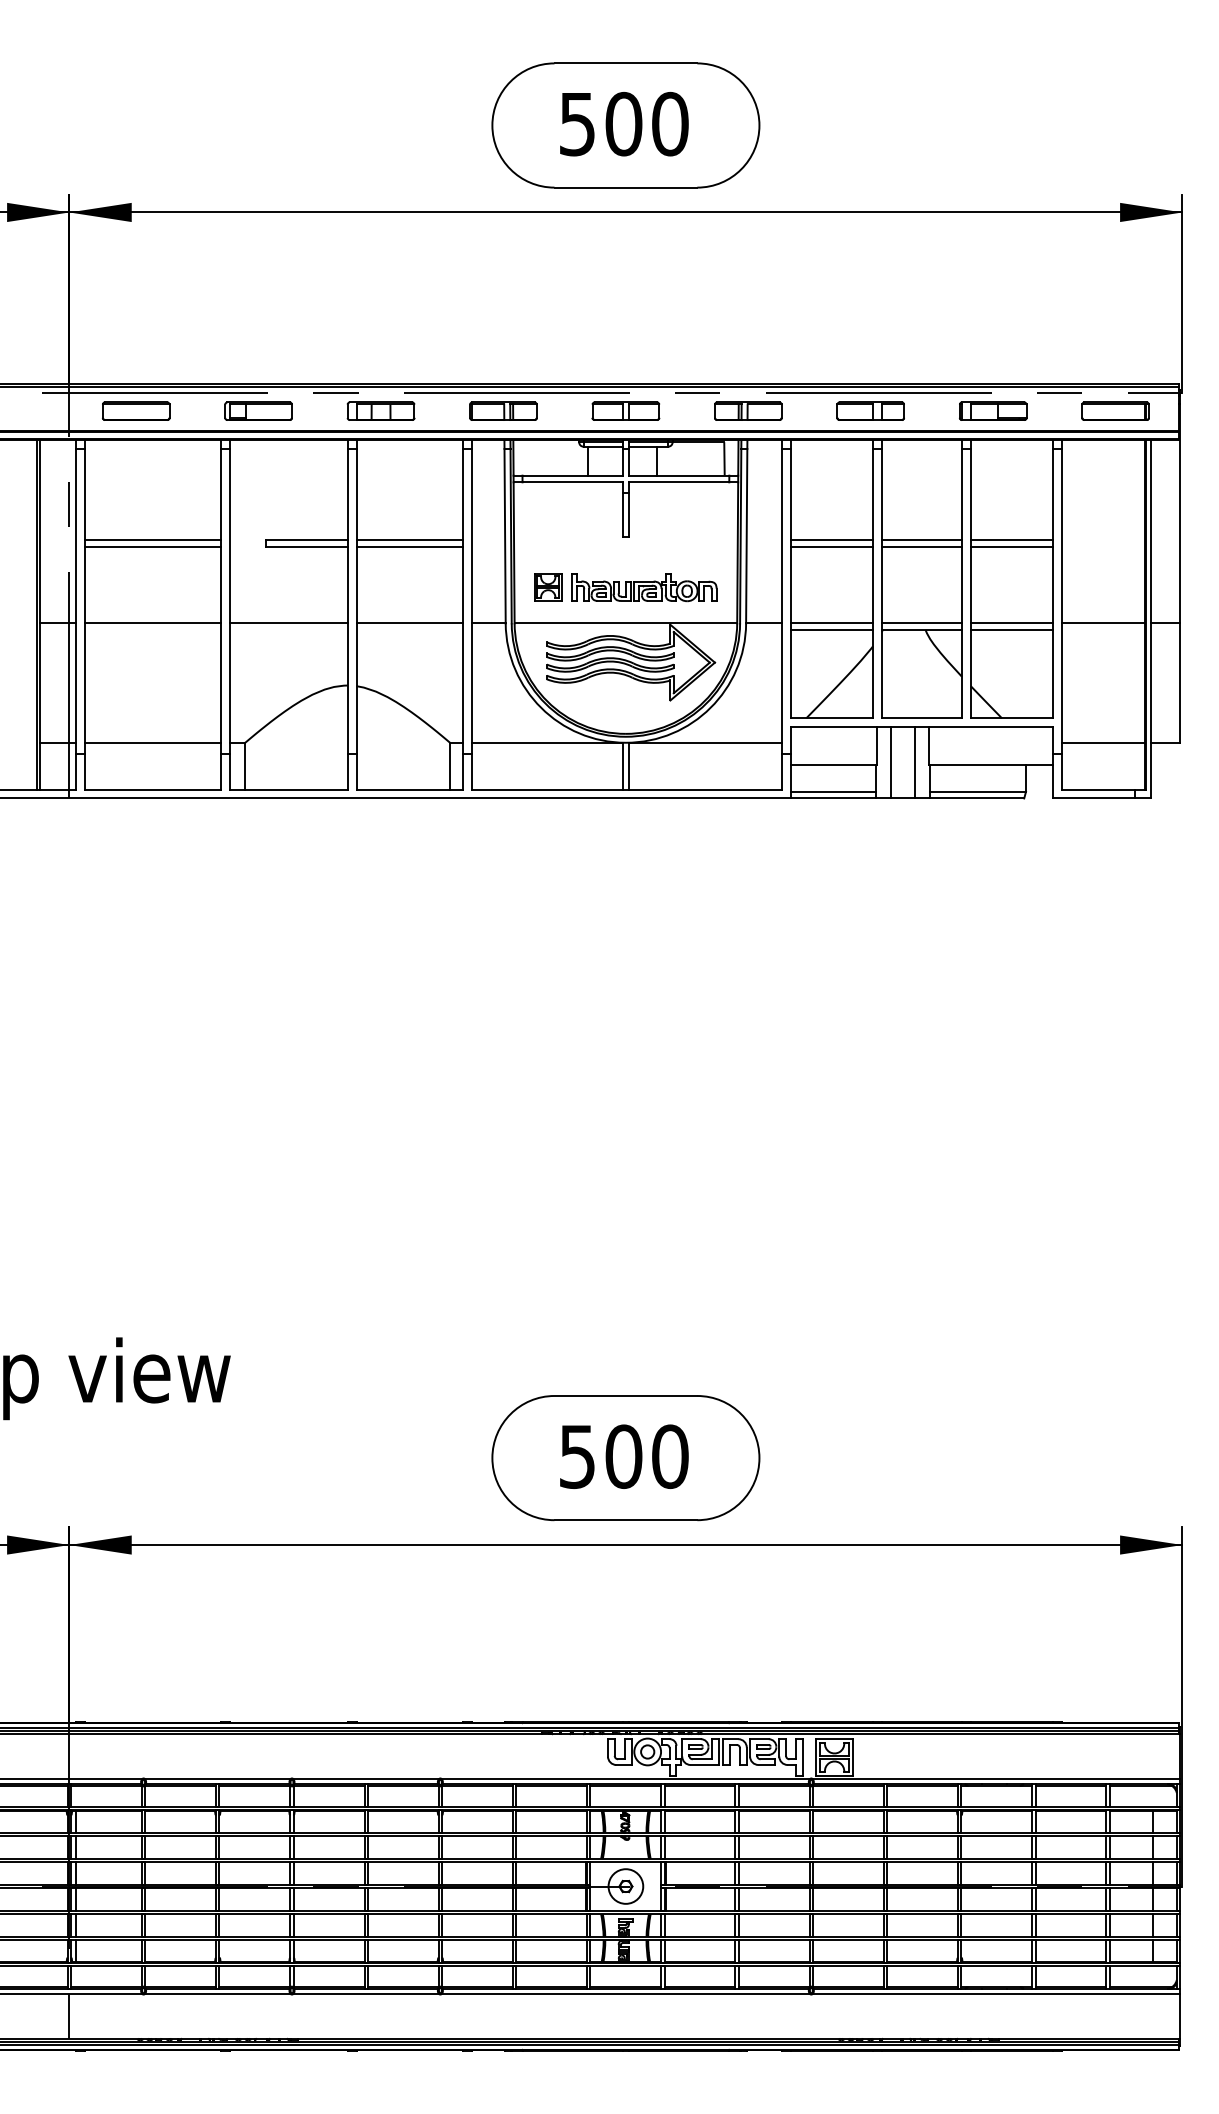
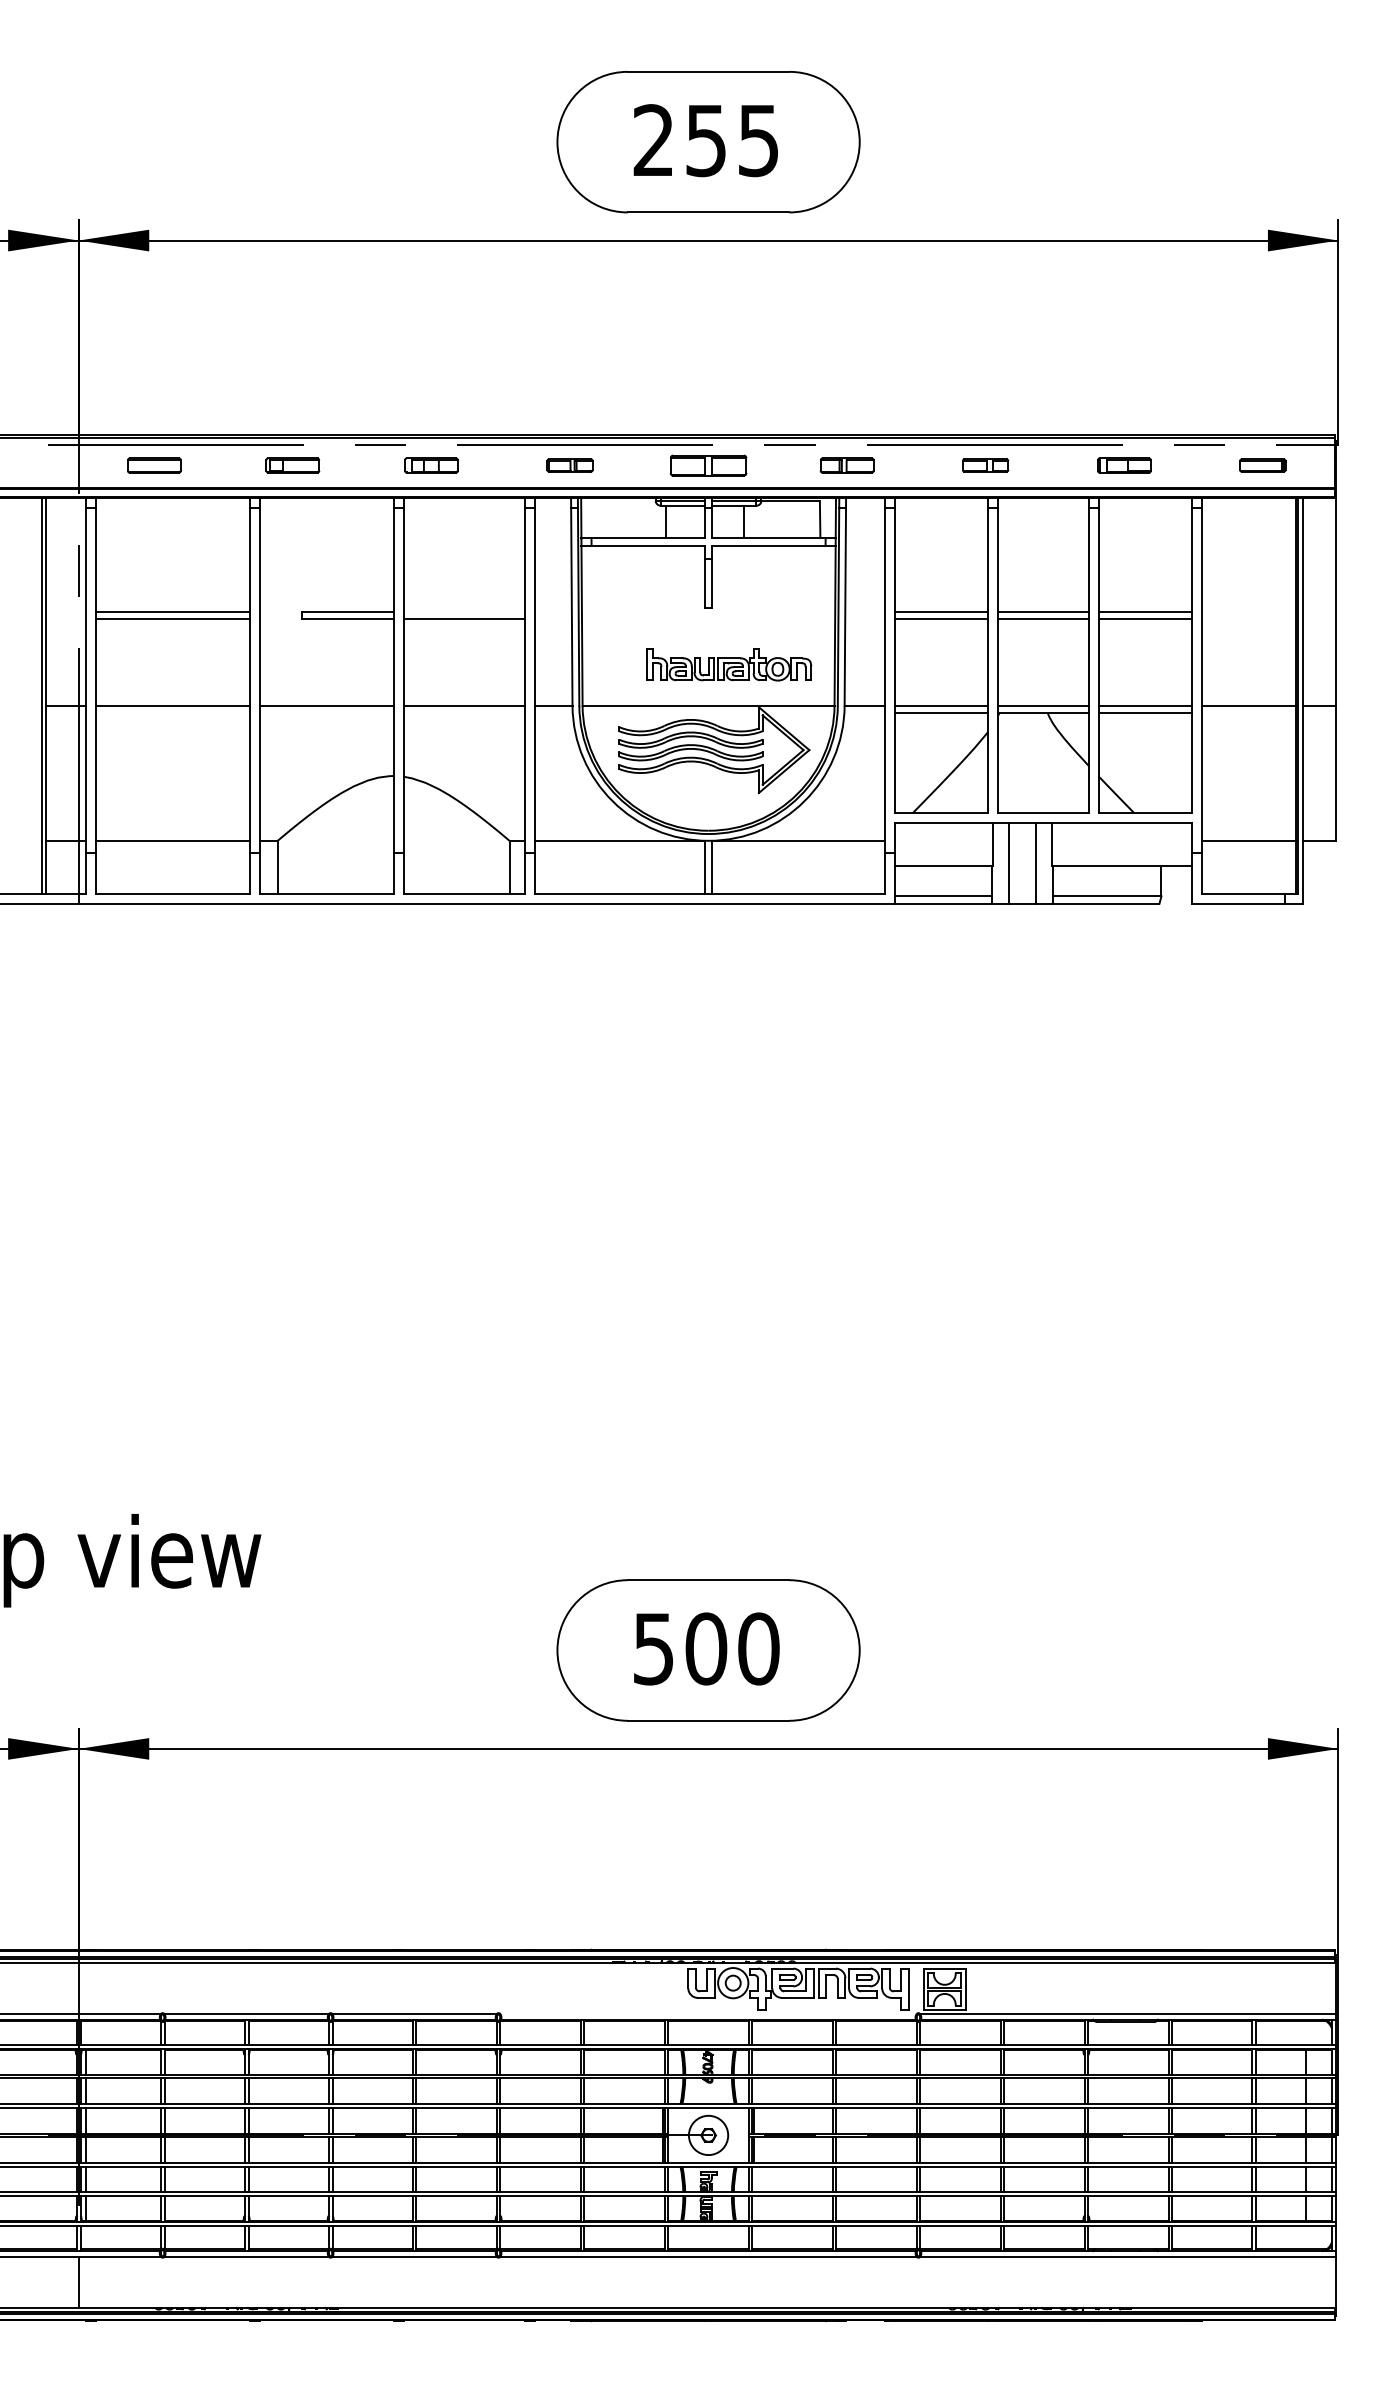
text: (623, 123) -> (705, 139), 500 -> 255
part: (136, 410) -> (154, 464), size x0.7
part: (258, 410) -> (292, 464), size x0.7
part: (380, 410) -> (430, 464), size x0.7
part: (503, 410) -> (570, 464), size x0.6
part: (748, 410) -> (847, 464), size x0.7
part: (870, 410) -> (985, 464), size x0.6
part: (993, 410) -> (1124, 464), size x0.7
part: (1115, 410) -> (1262, 464), size x0.6
line: (409, 540) -> (463, 611), removed
part: (548, 587) -> (620, 665), removed
line: (625, 1779) -> (708, 2014), removed

